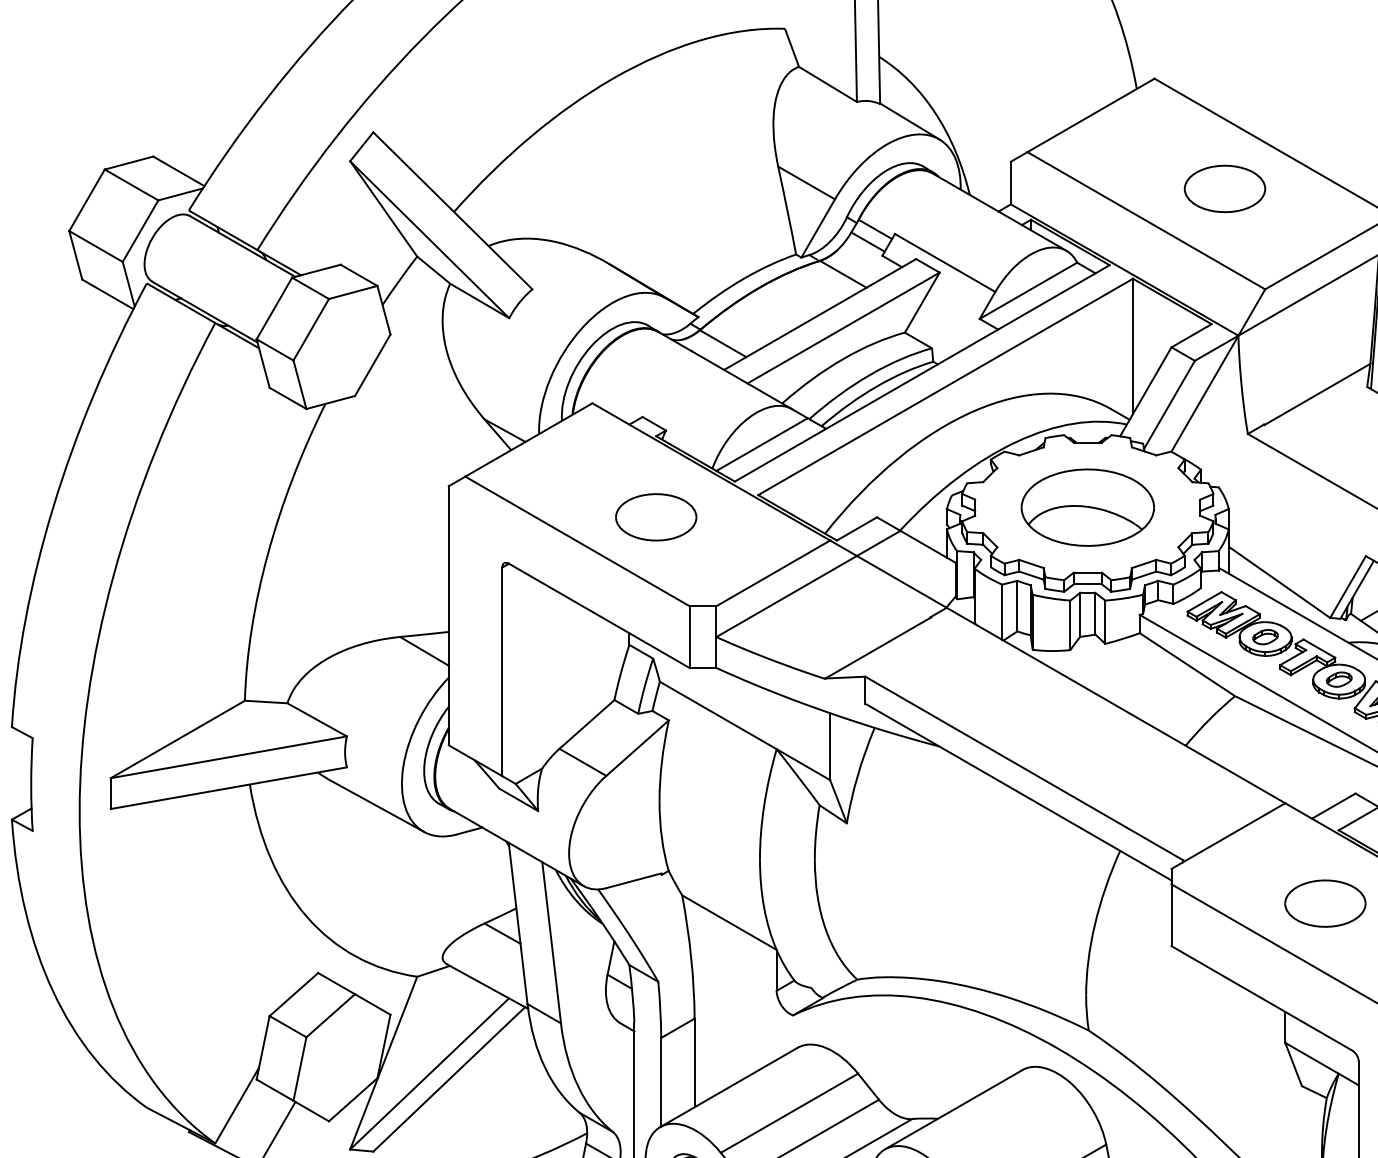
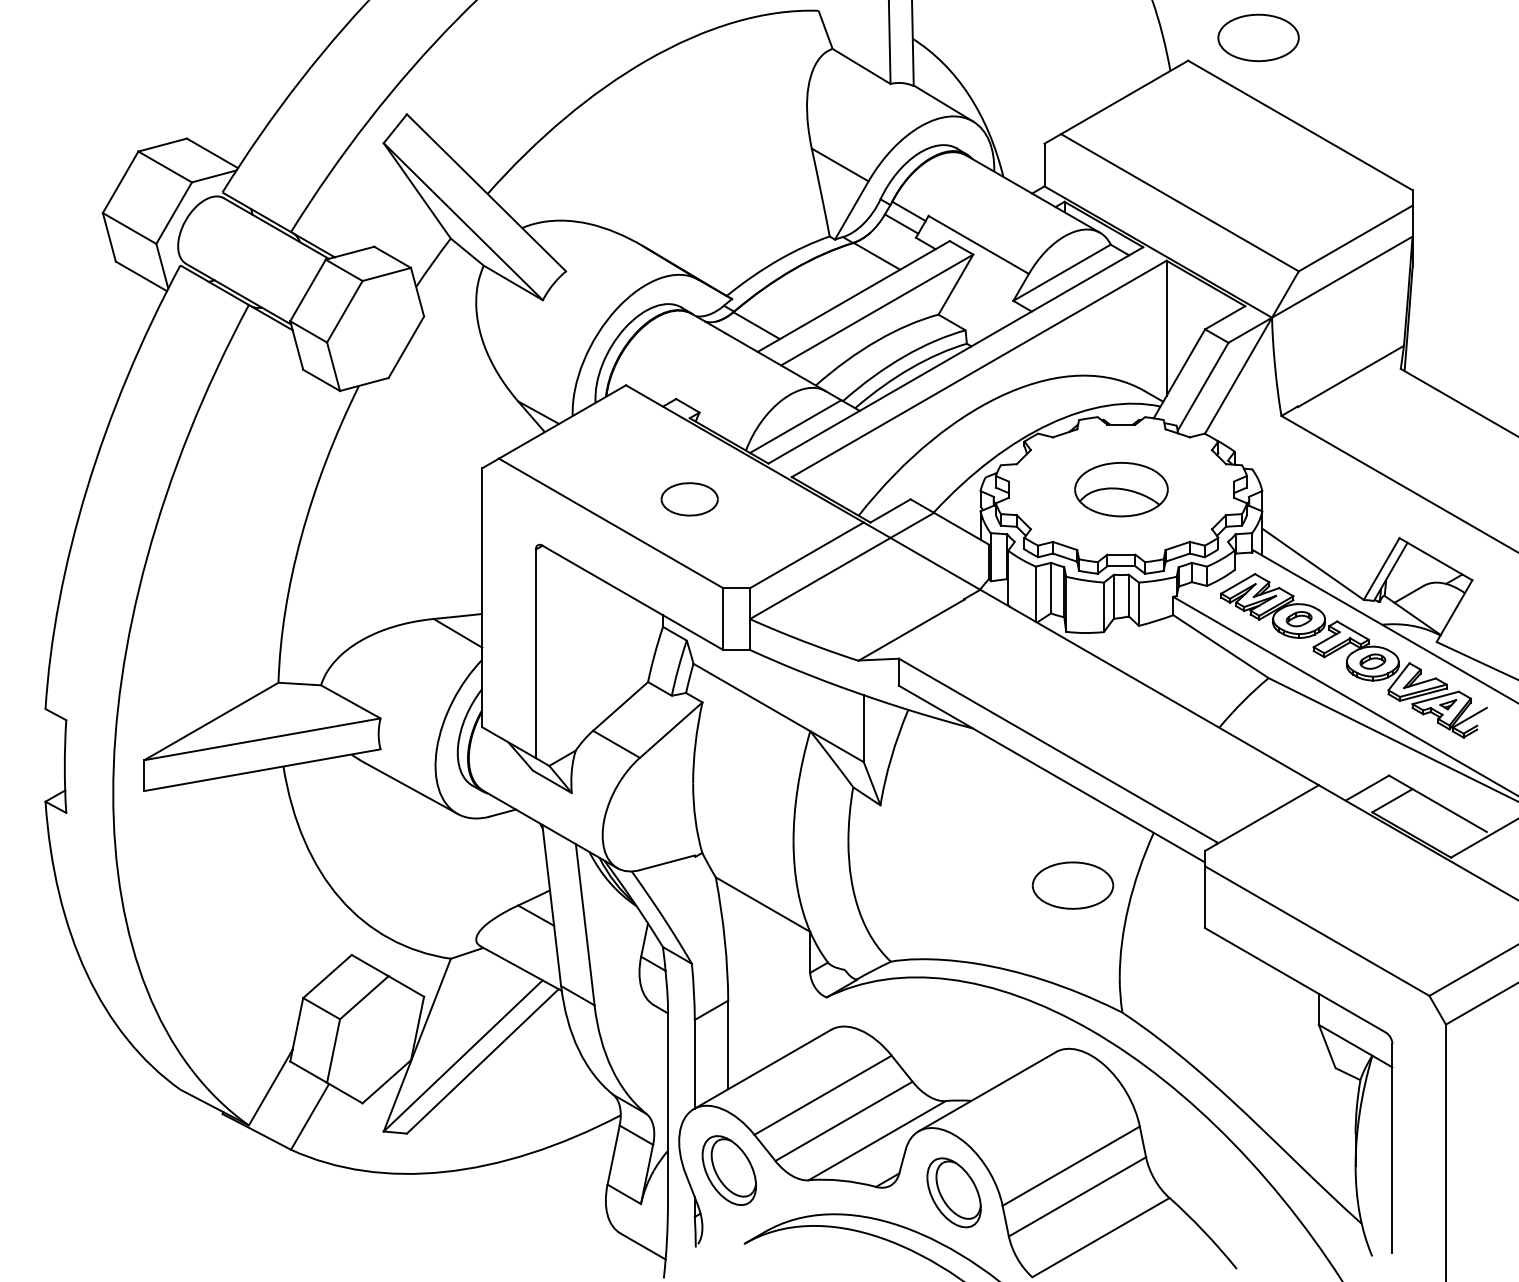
part: (1224, 188) -> (1258, 37), moved
part: (1087, 507) -> (1121, 489), size x0.7
part: (655, 517) -> (689, 499), size x0.7
part: (1324, 903) -> (1072, 885), moved

